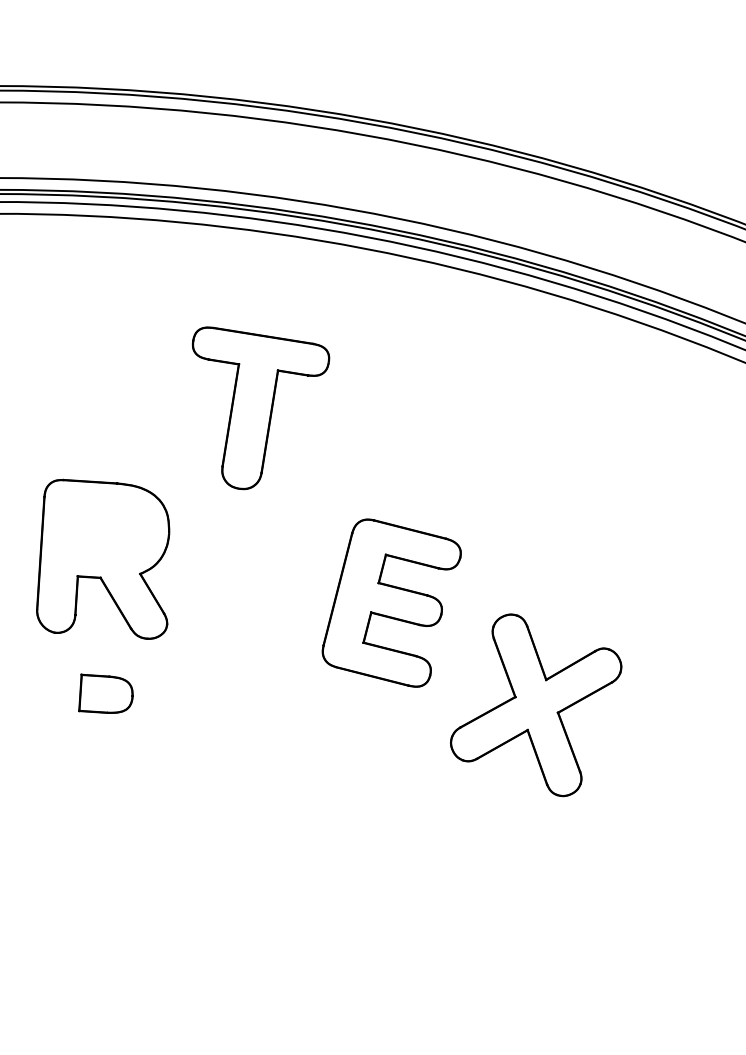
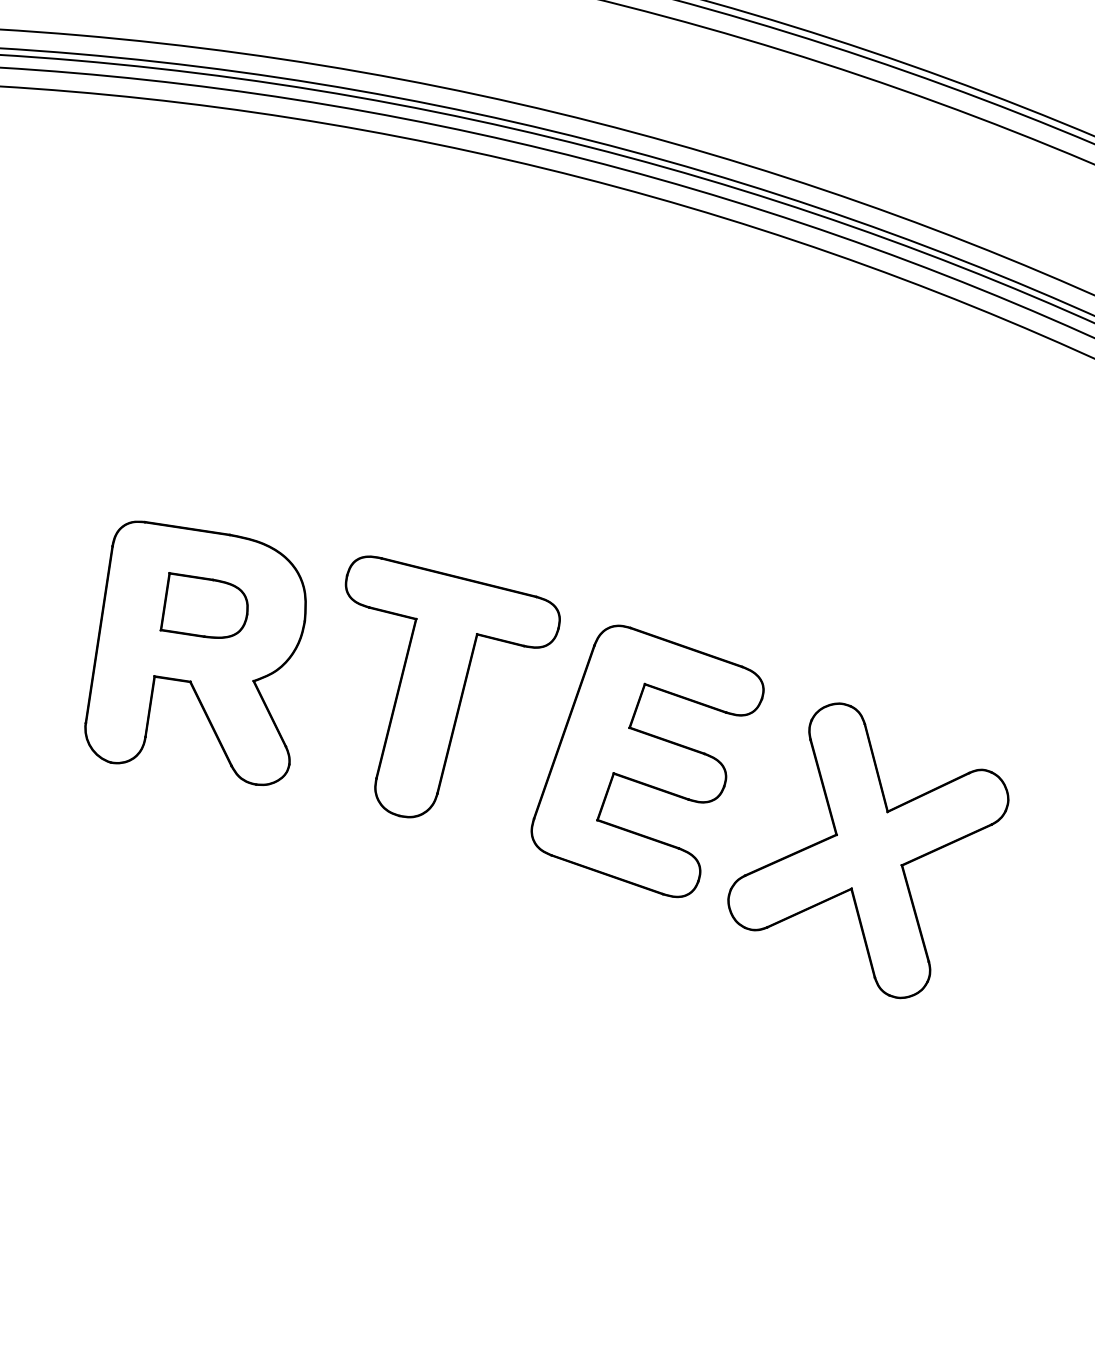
part: (261, 408) -> (445, 692), moved
part: (105, 693) -> (204, 606), moved
part: (536, 705) -> (868, 850), moved

